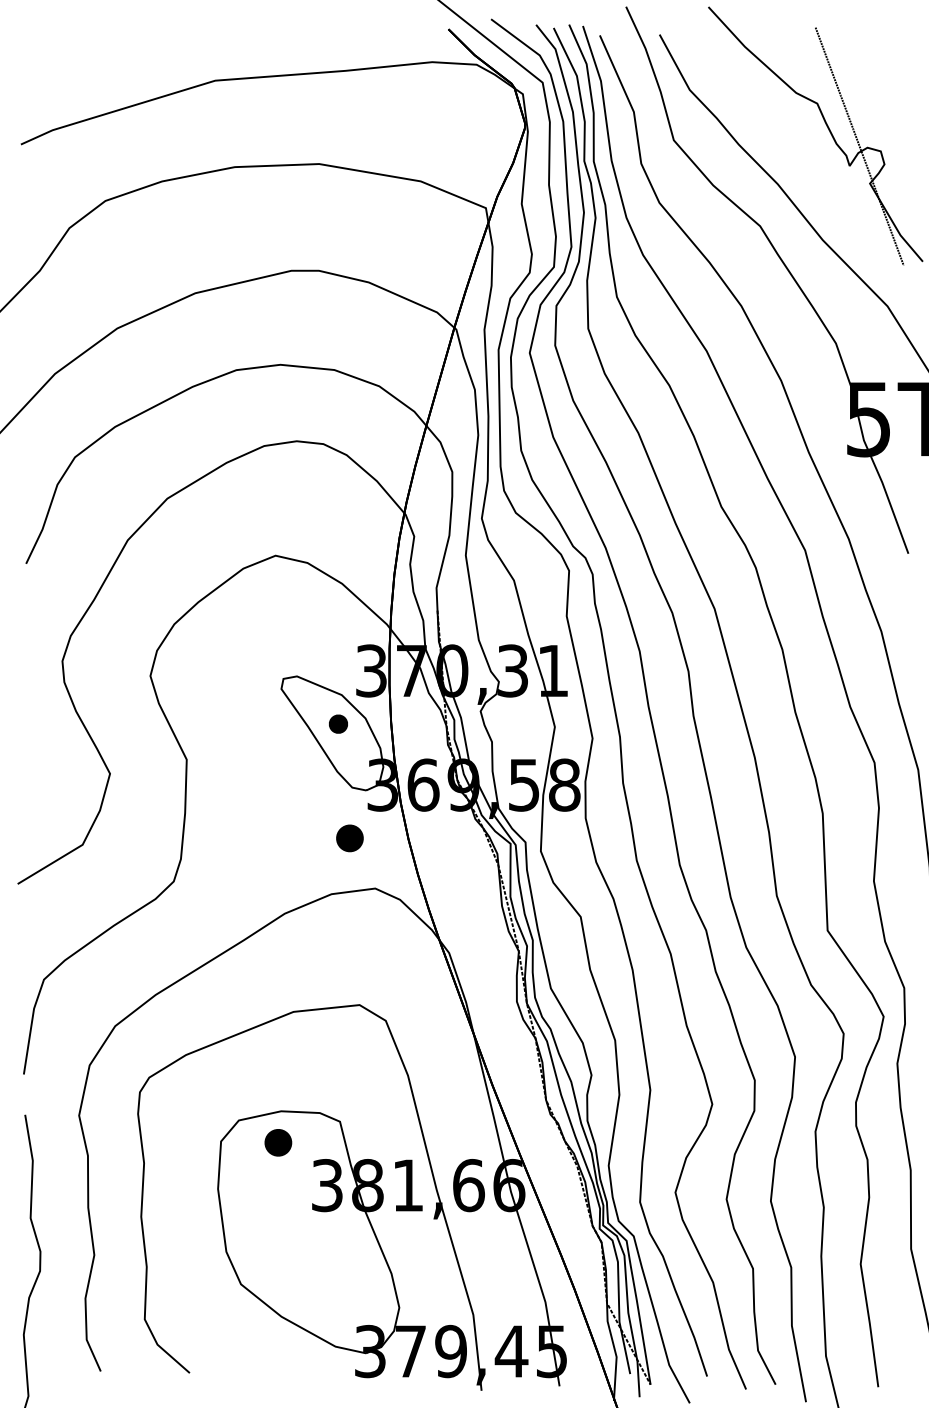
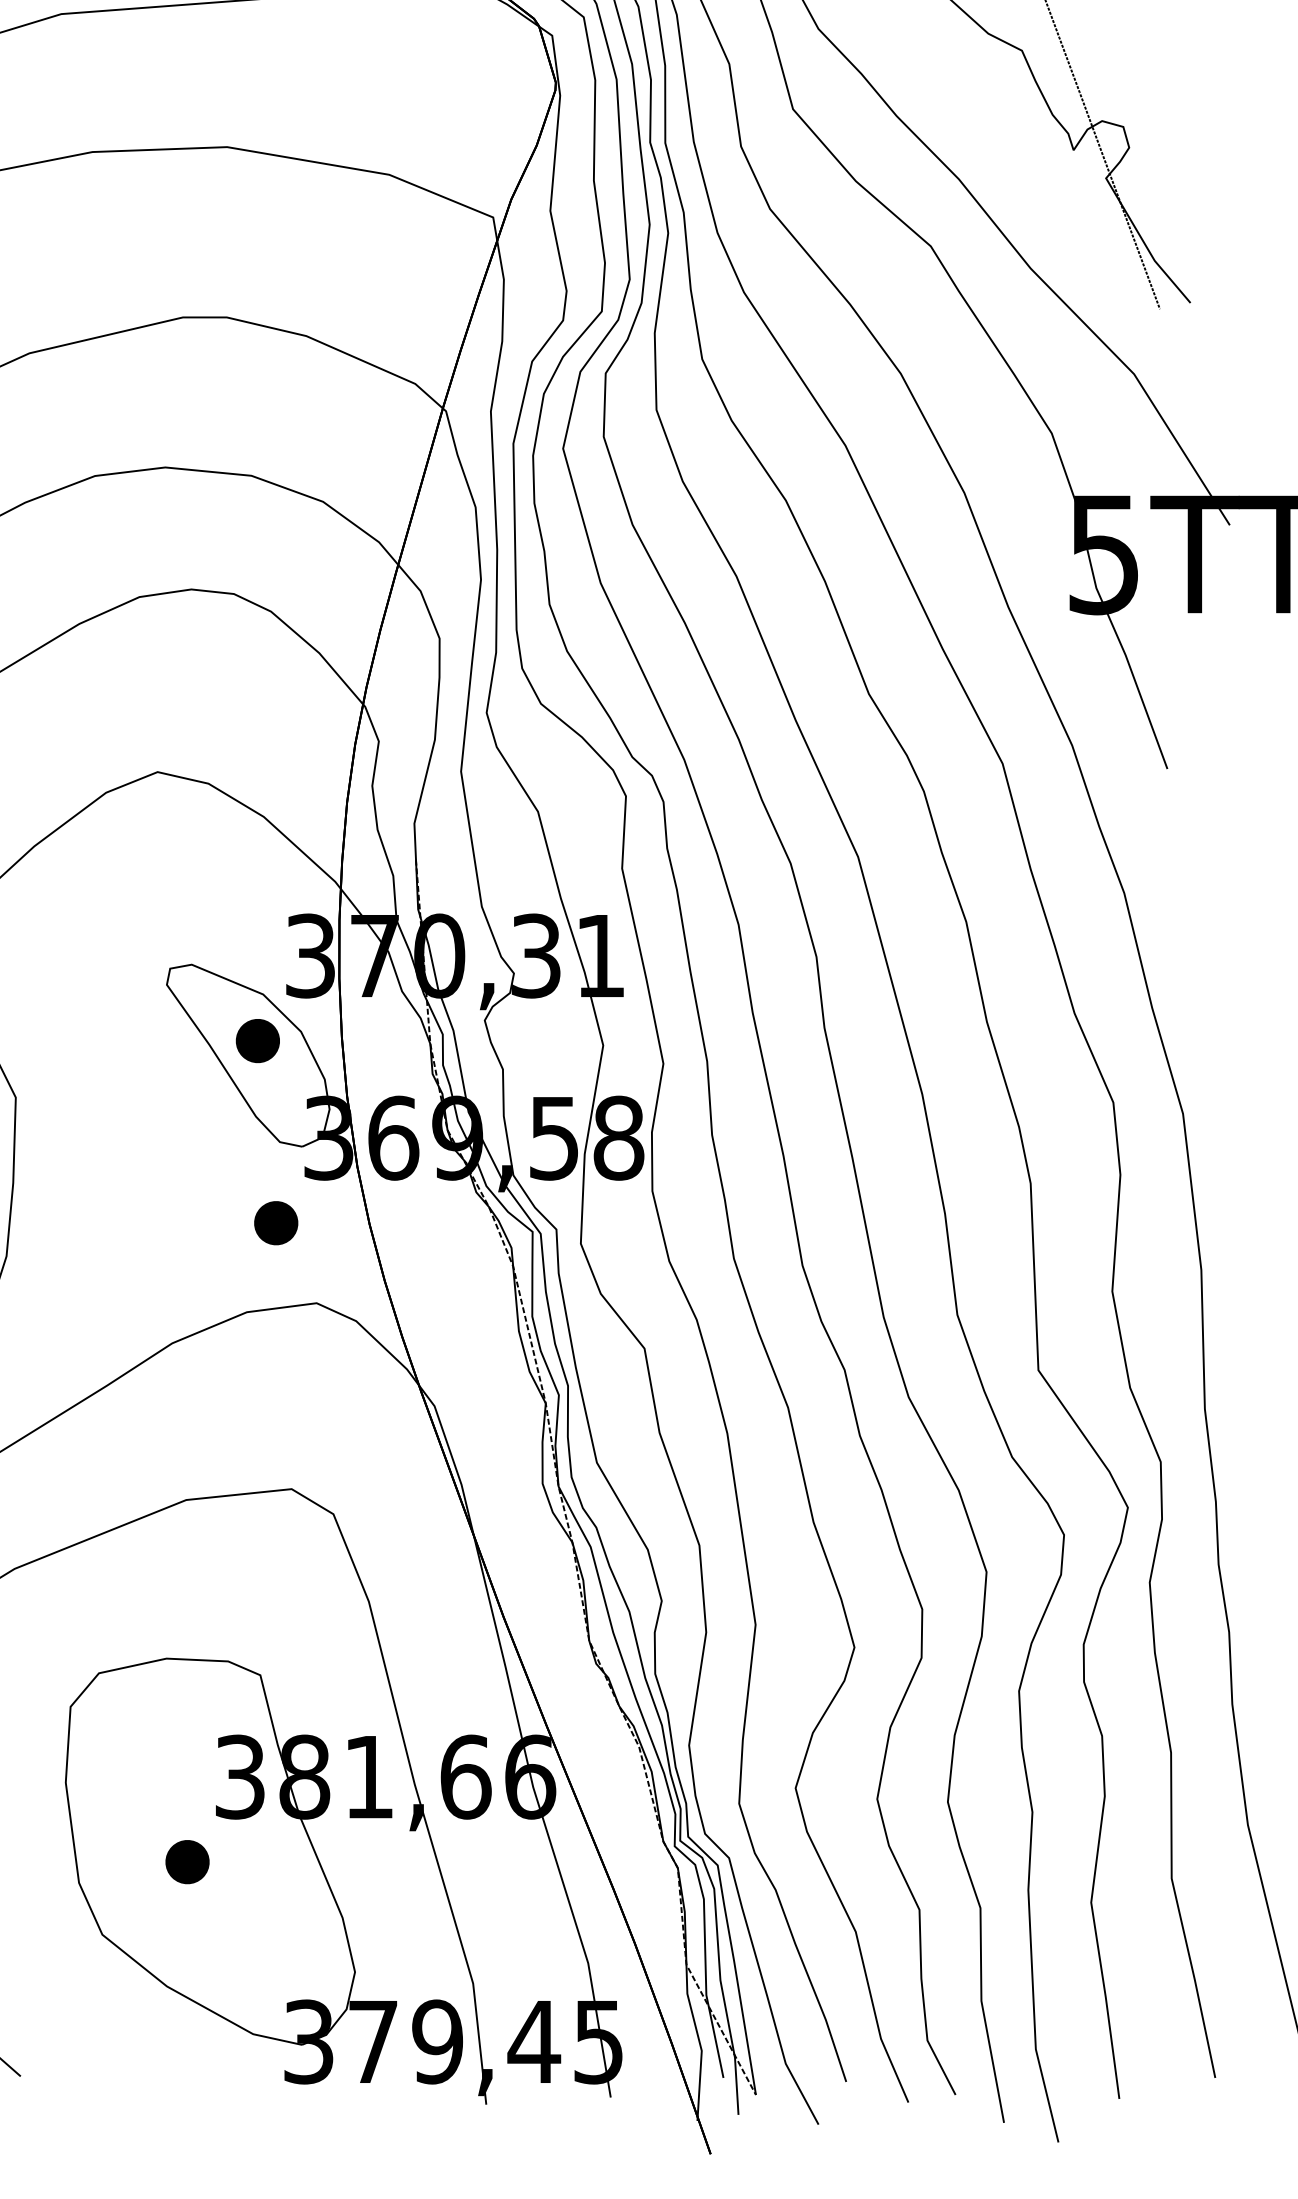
part: (338, 723) -> (257, 1039), size x1.43
part: (278, 1142) -> (187, 1861), moved

